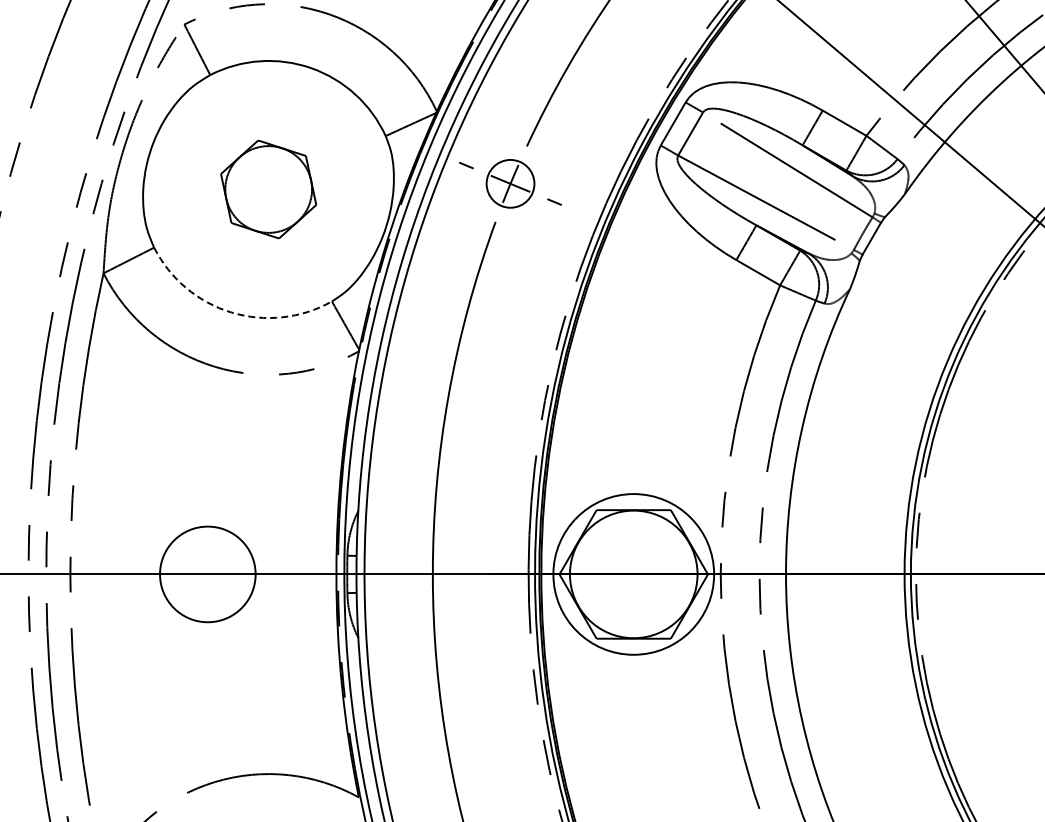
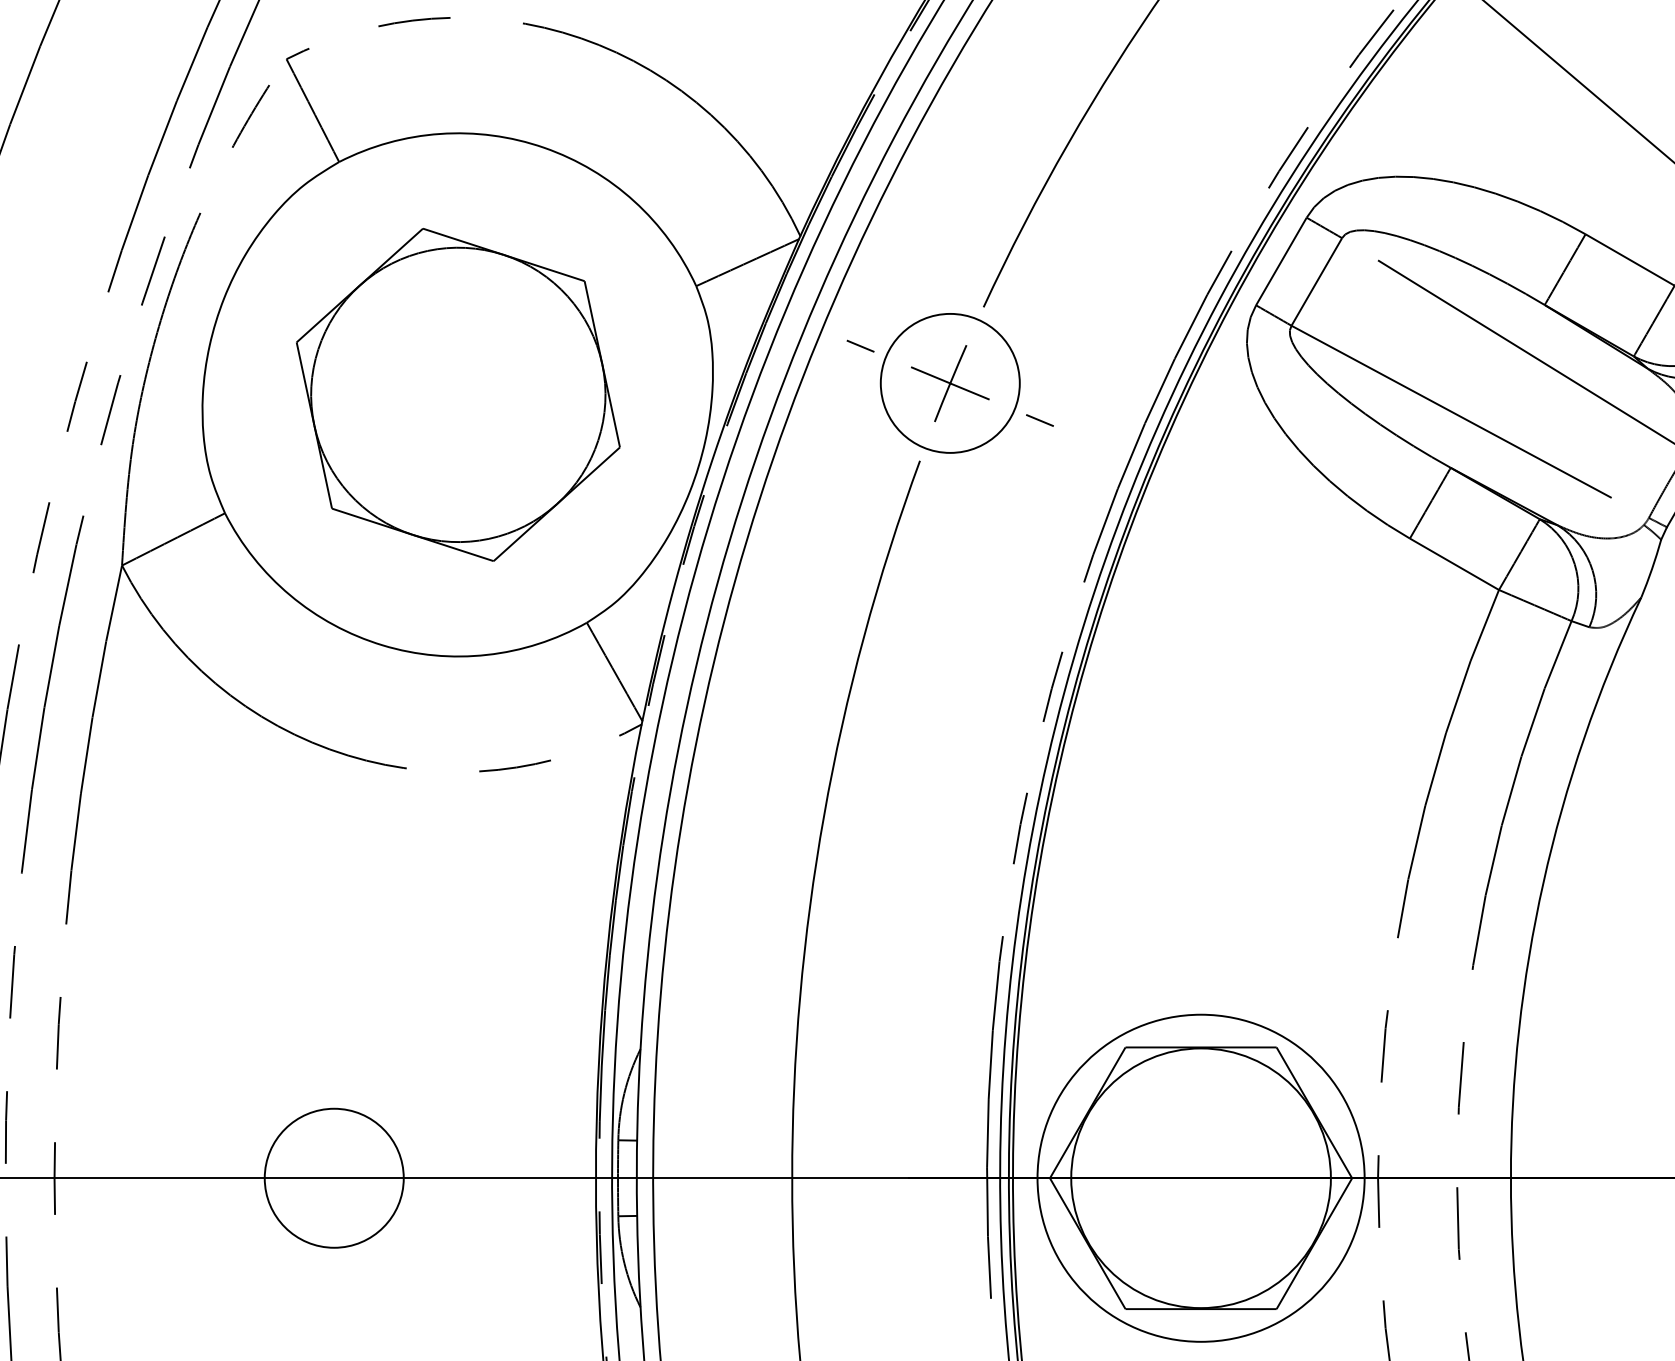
circle: (510, 183) -> (950, 382), size x1.43
part: (268, 189) -> (457, 394), size x1.67
arc: (231, 312) -> (382, 645), dashed -> solid
circle: (207, 574) -> (333, 1178), size x0.71

